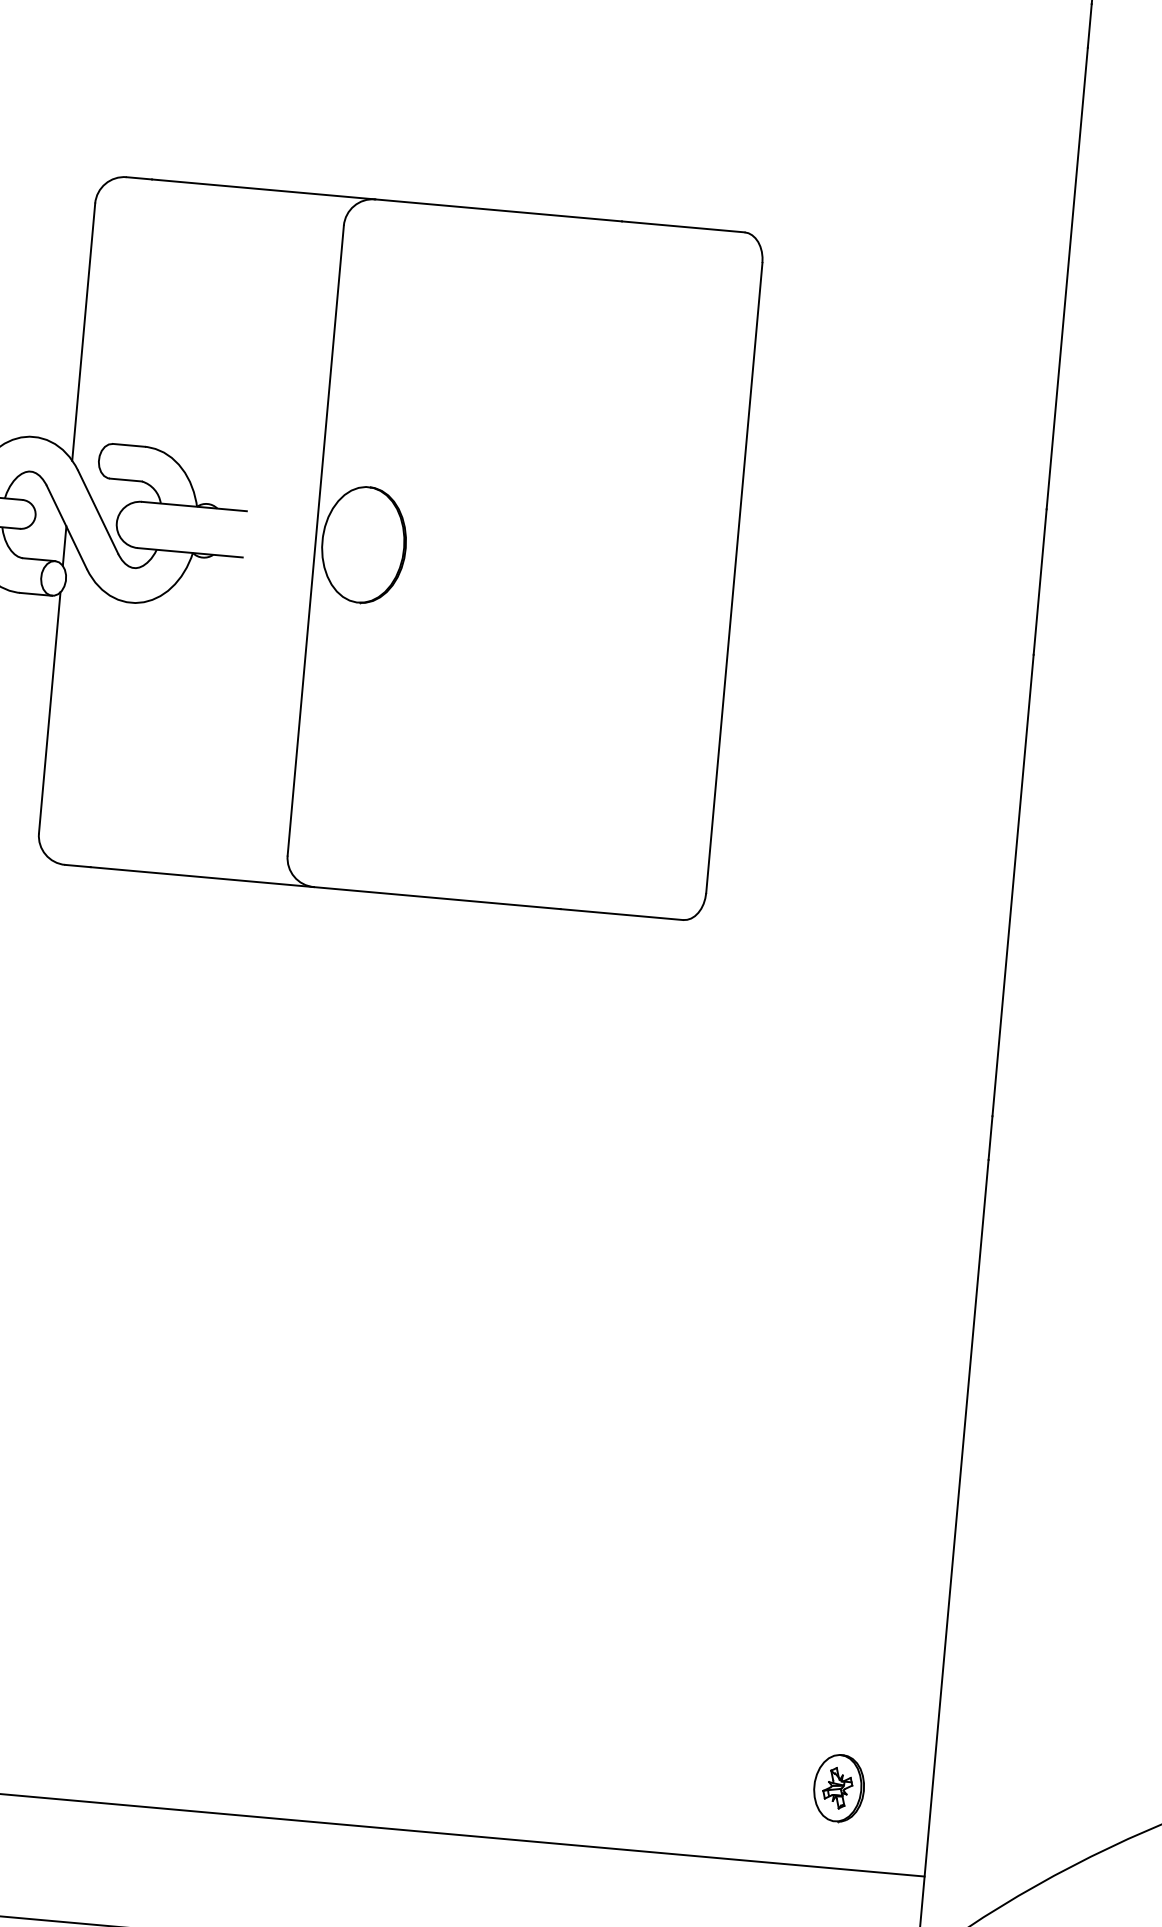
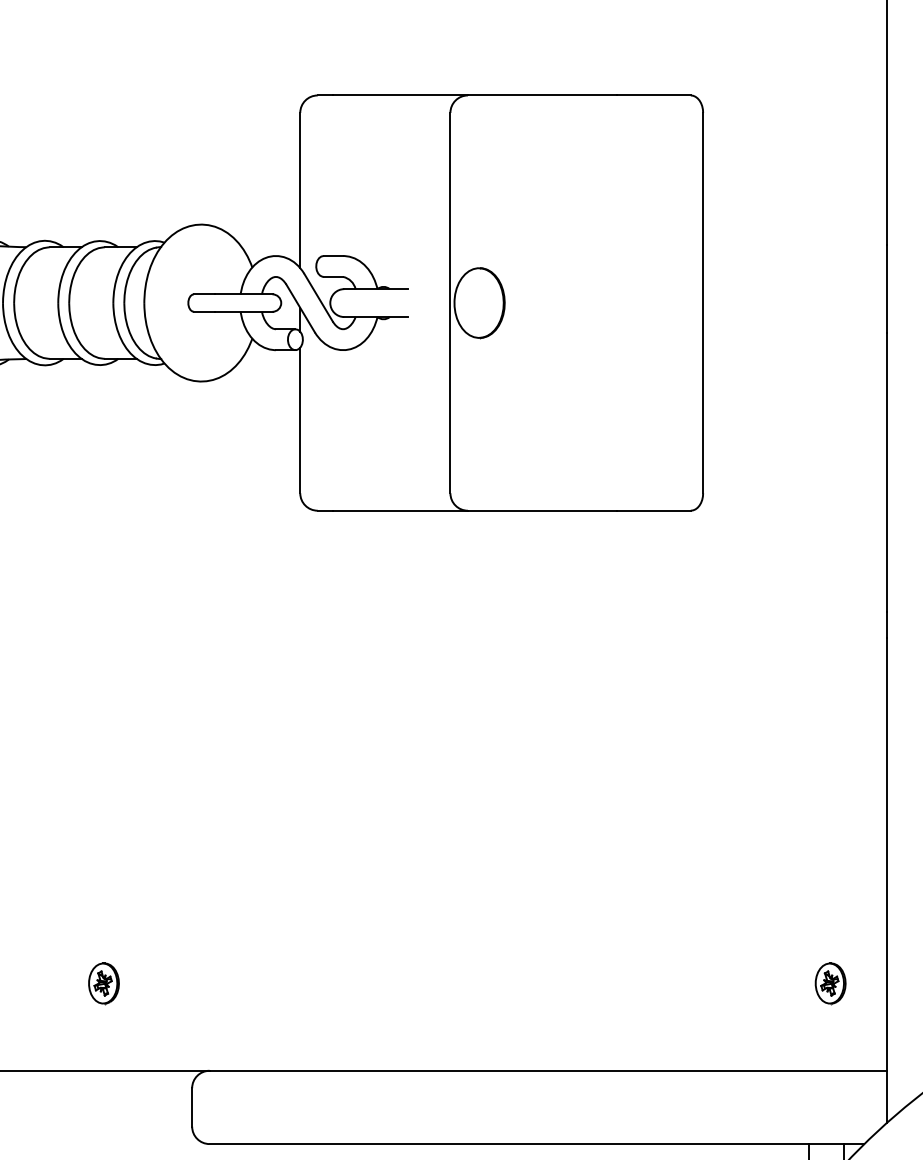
part: (838, 1788) -> (830, 983), moved

